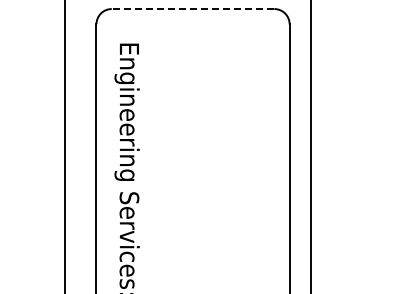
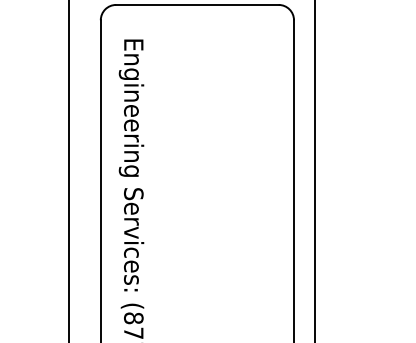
line: (192, 8) -> (196, 4), dashed -> solid

